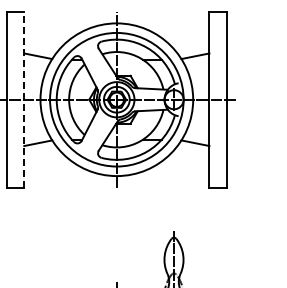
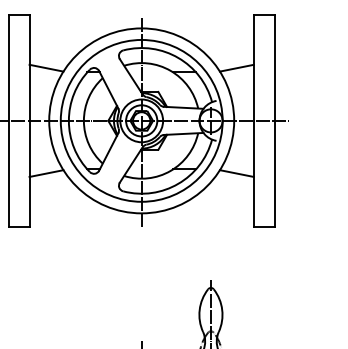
line: (24, 99) -> (29, 120), dashed -> solid

